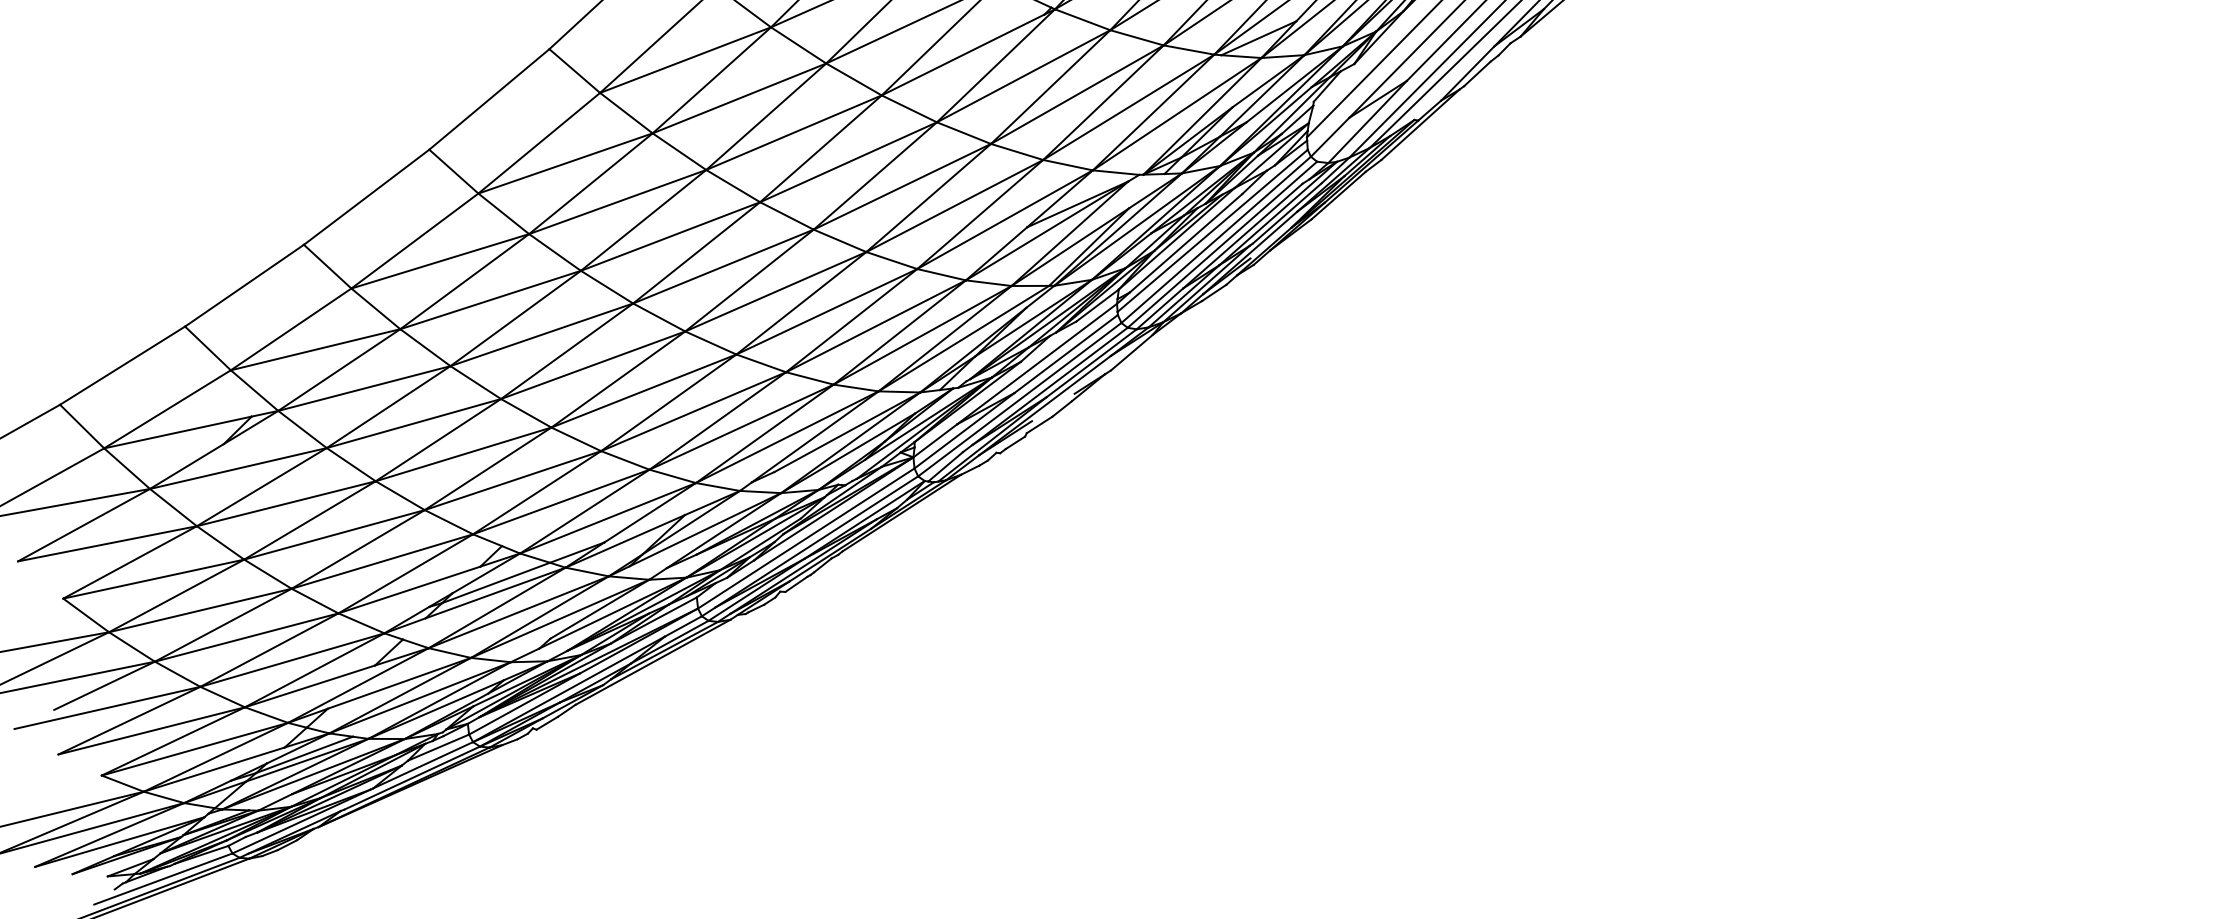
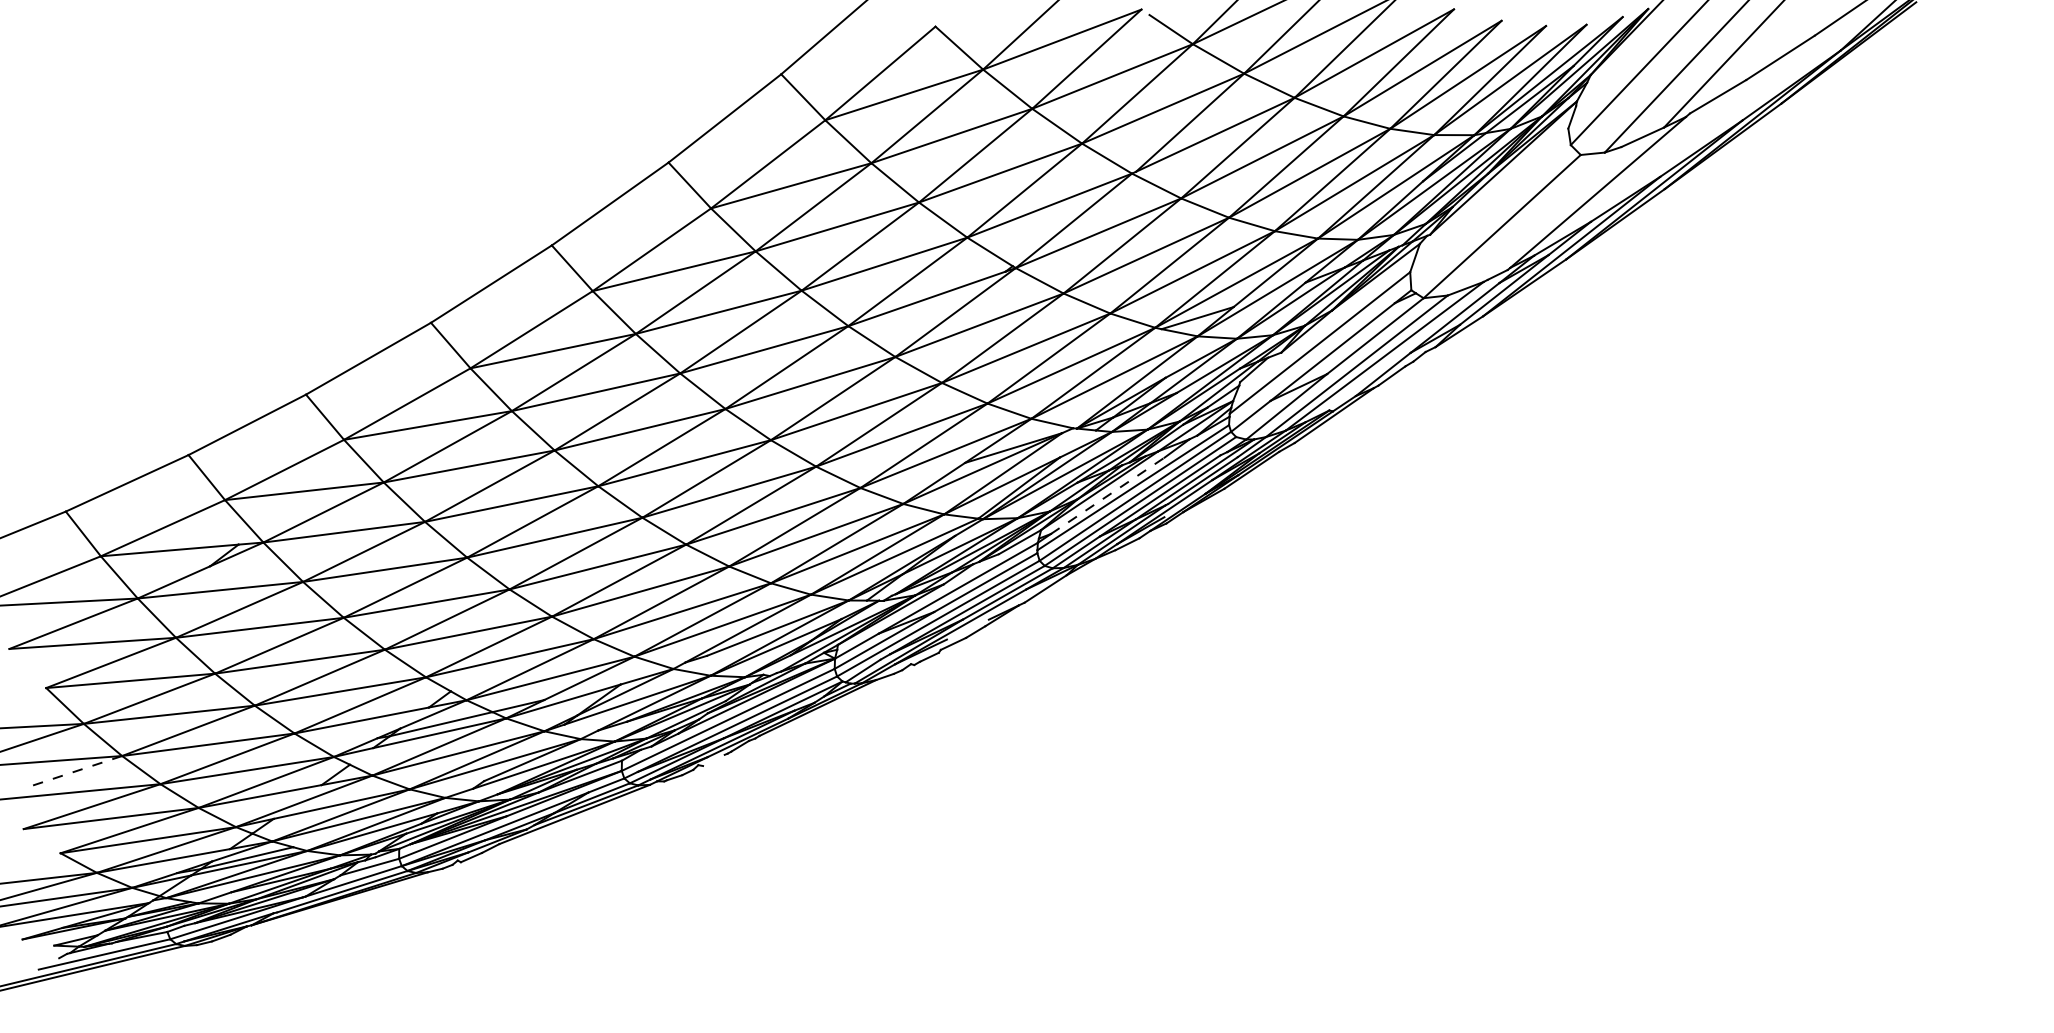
line: (1186, 242) -> (1108, 495), solid -> dashed
line: (795, 584) -> (713, 760), removed
line: (104, 686) -> (73, 772), solid -> dashed

